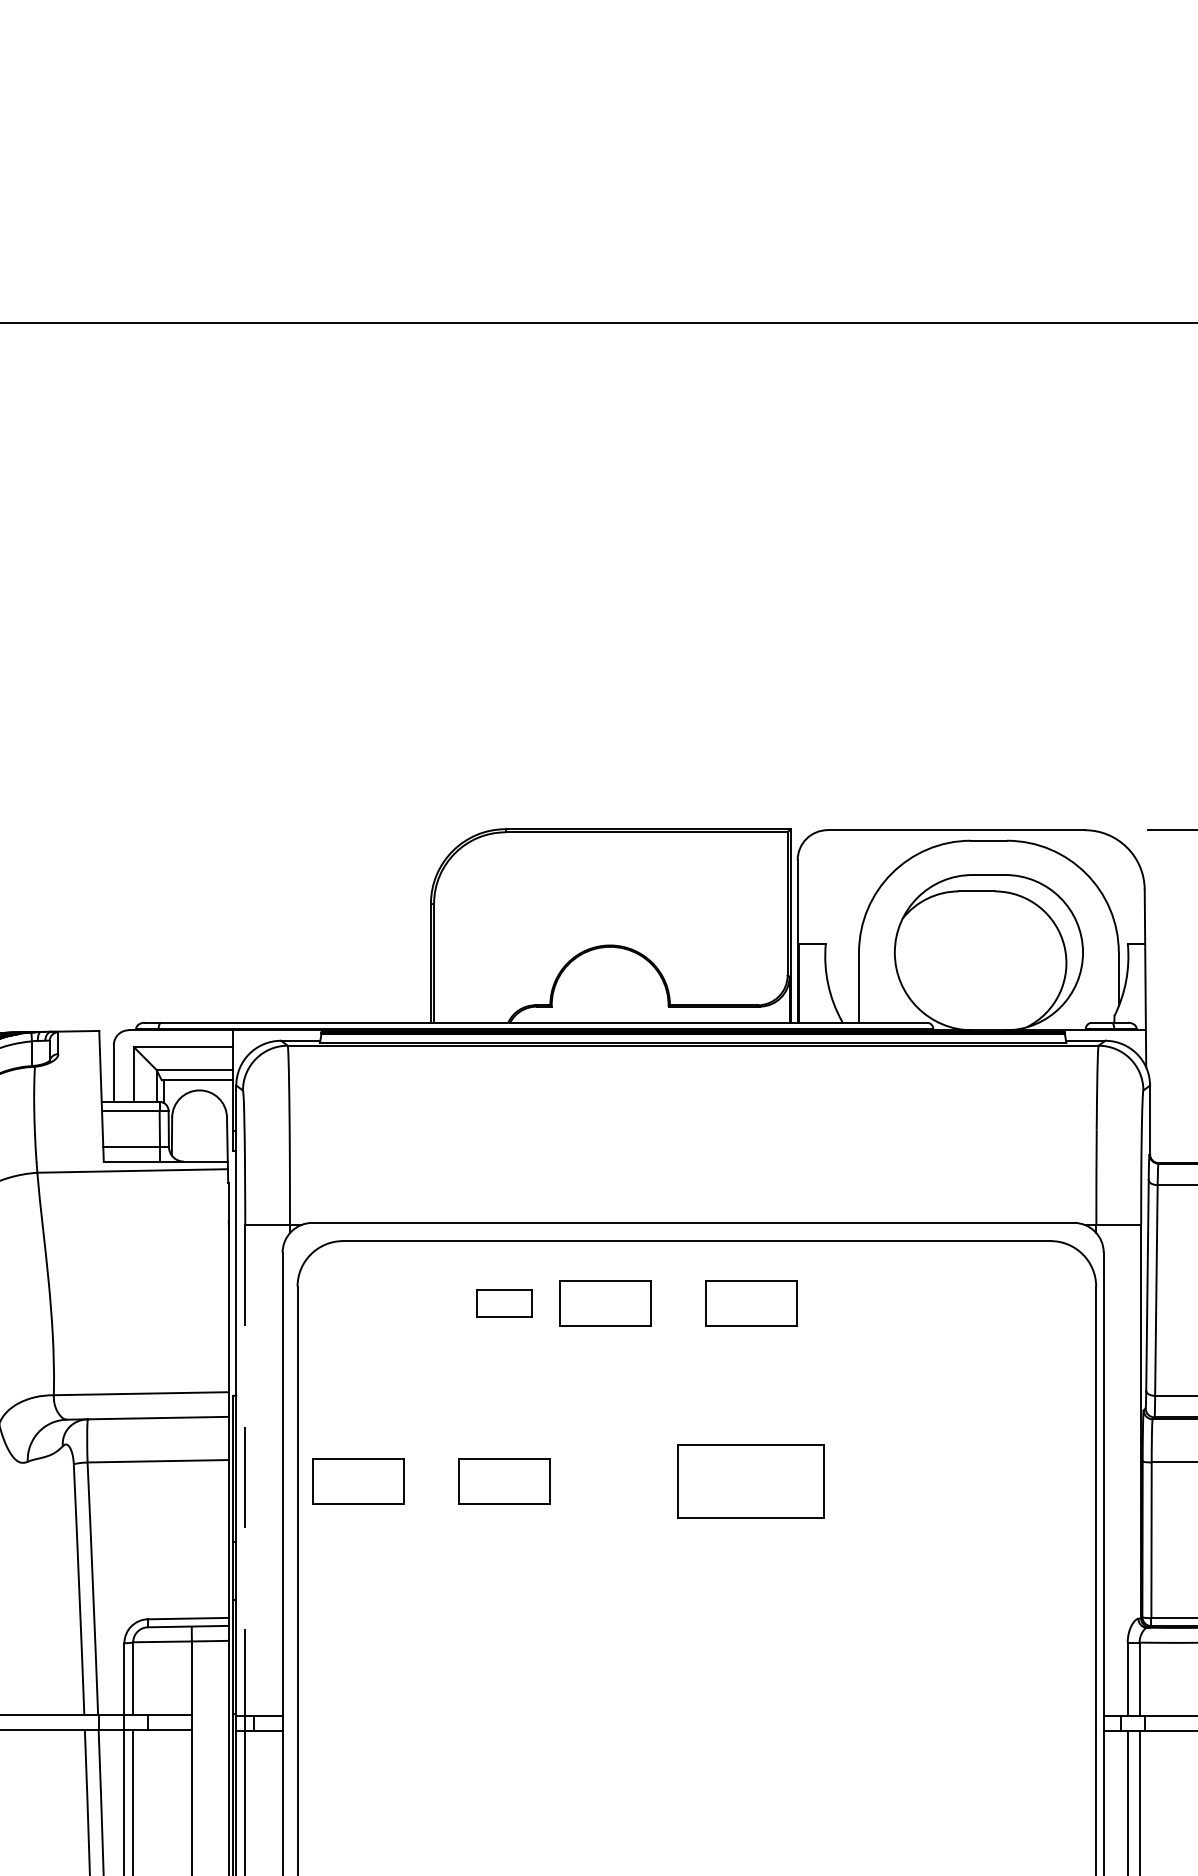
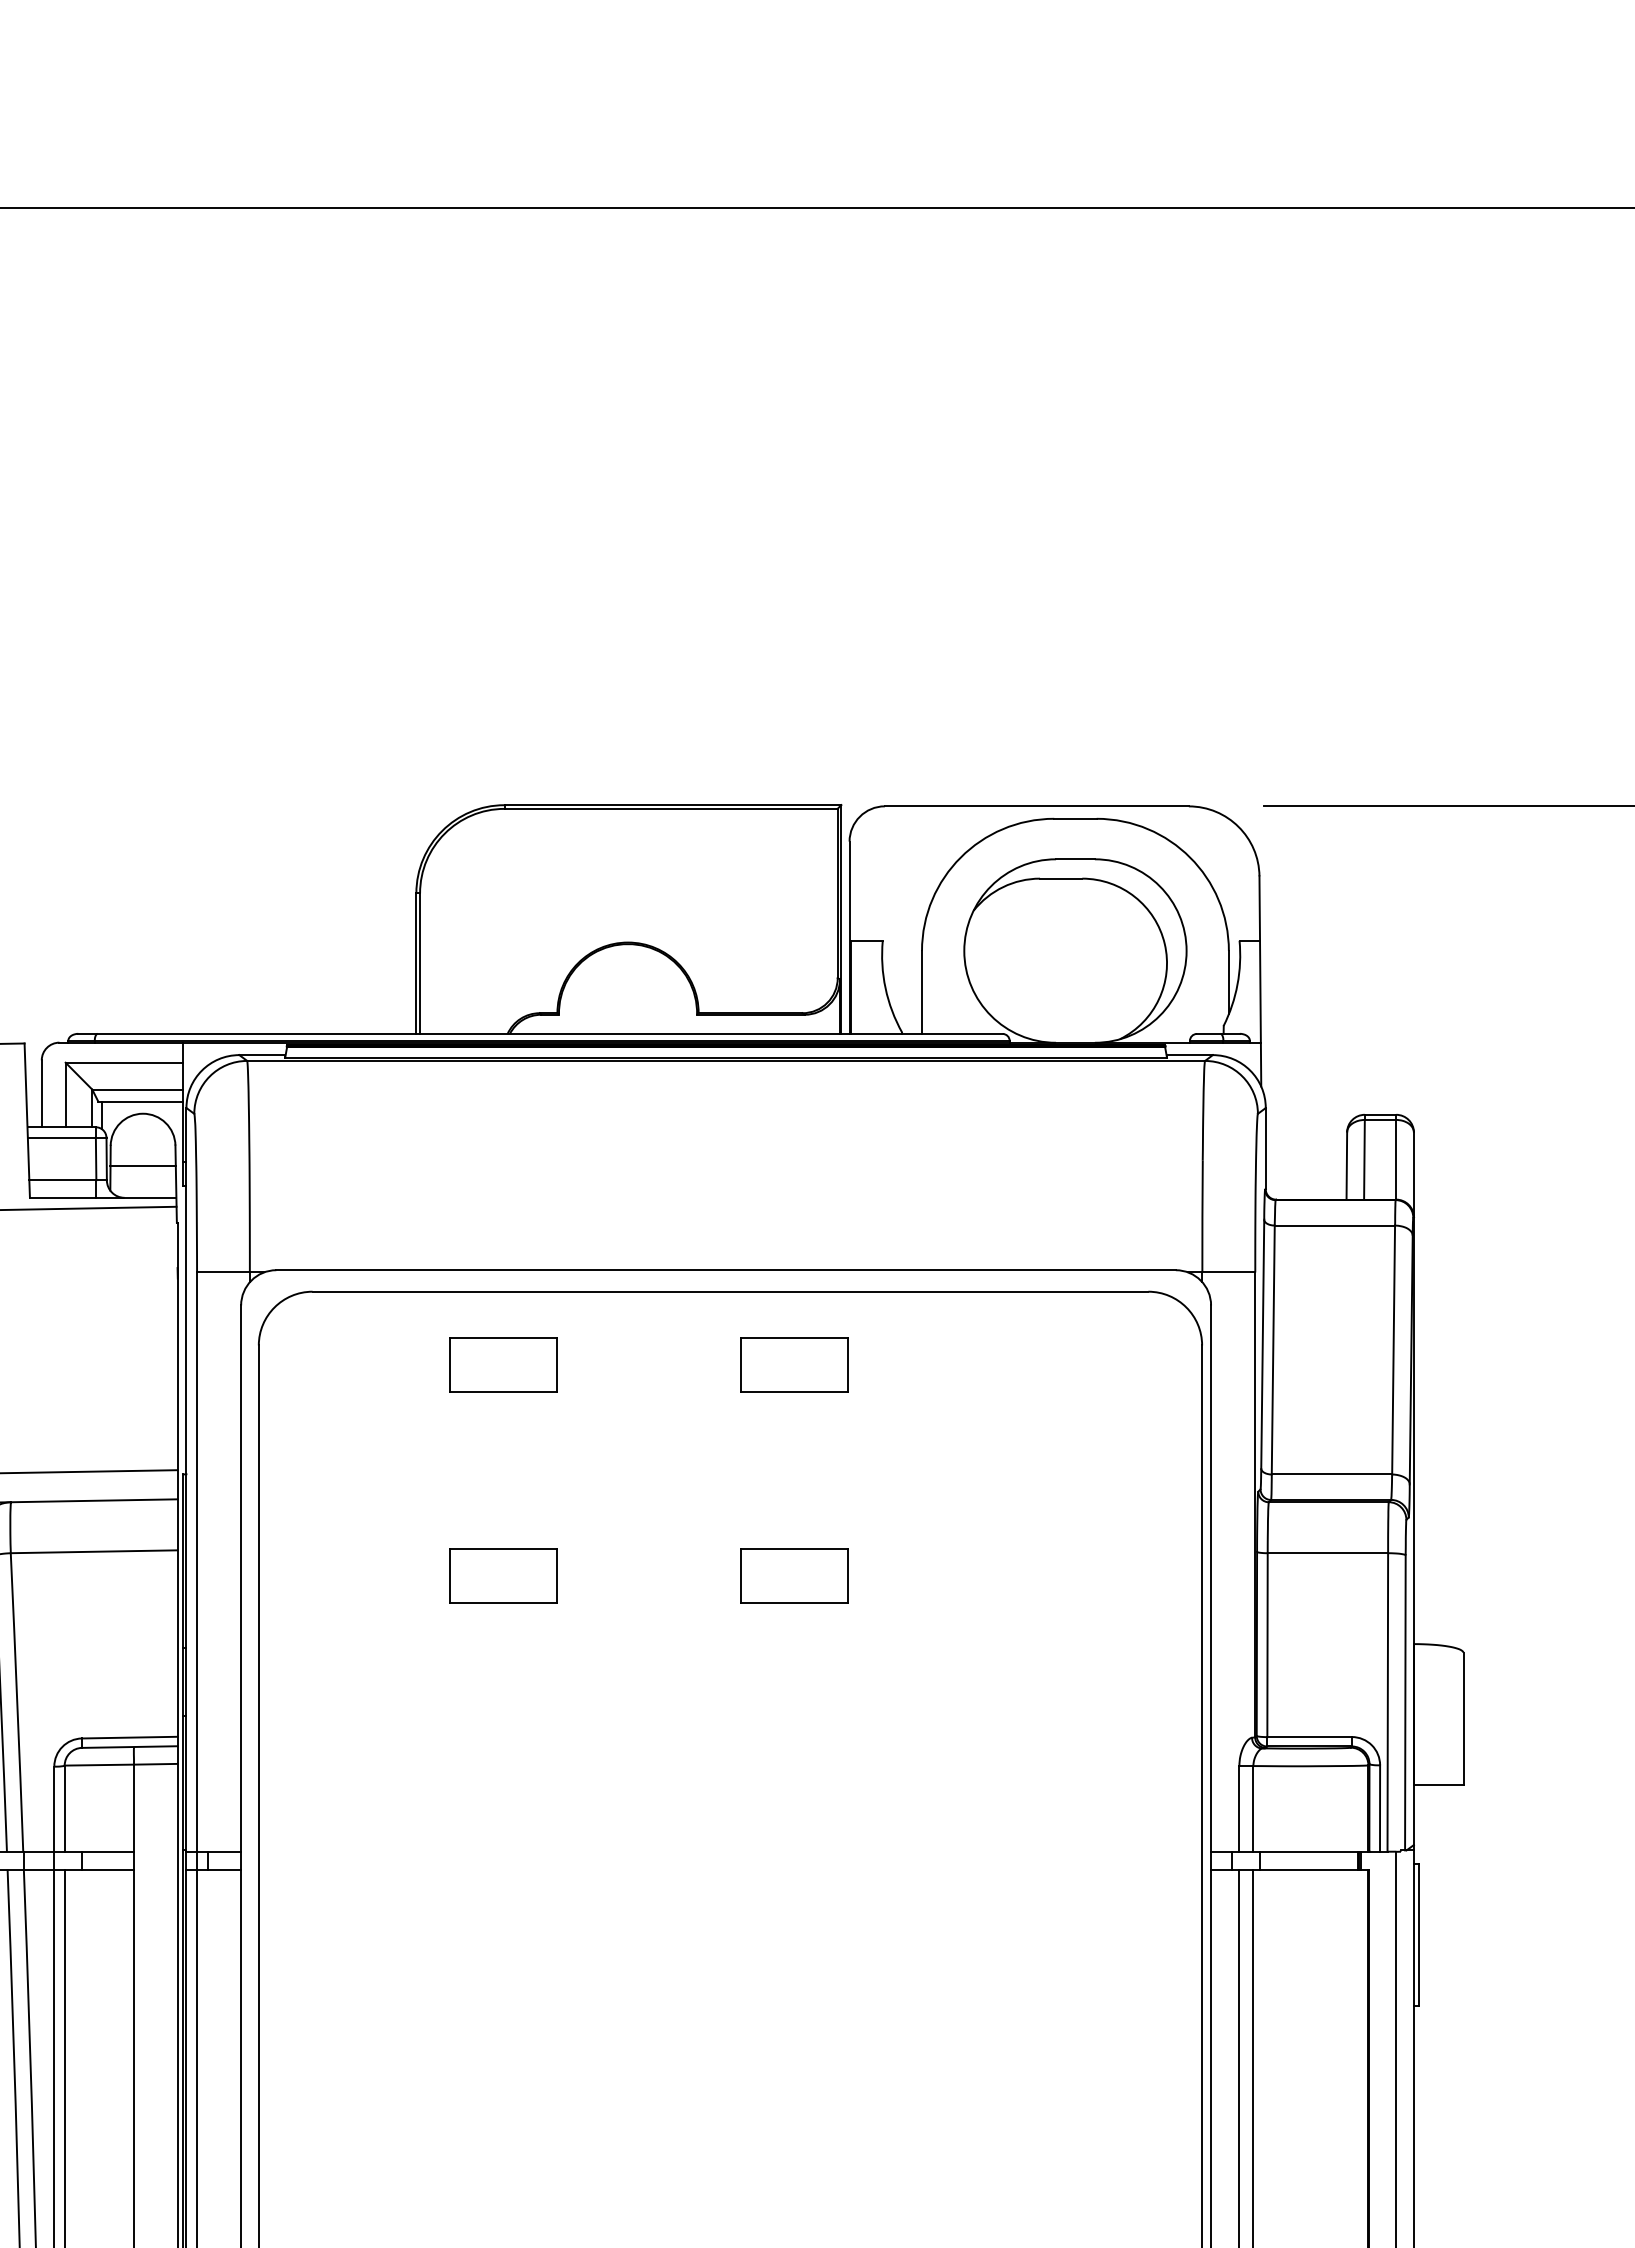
line: (199, 1135) -> (142, 1166), added
part: (504, 1302) -> (503, 1364), size x1.67
part: (605, 1302) -> (622, 1364), removed
line: (245, 1470) -> (197, 1562), dashed -> solid
part: (358, 1481) -> (330, 1575), removed
part: (751, 1481) -> (794, 1575), size x0.62

